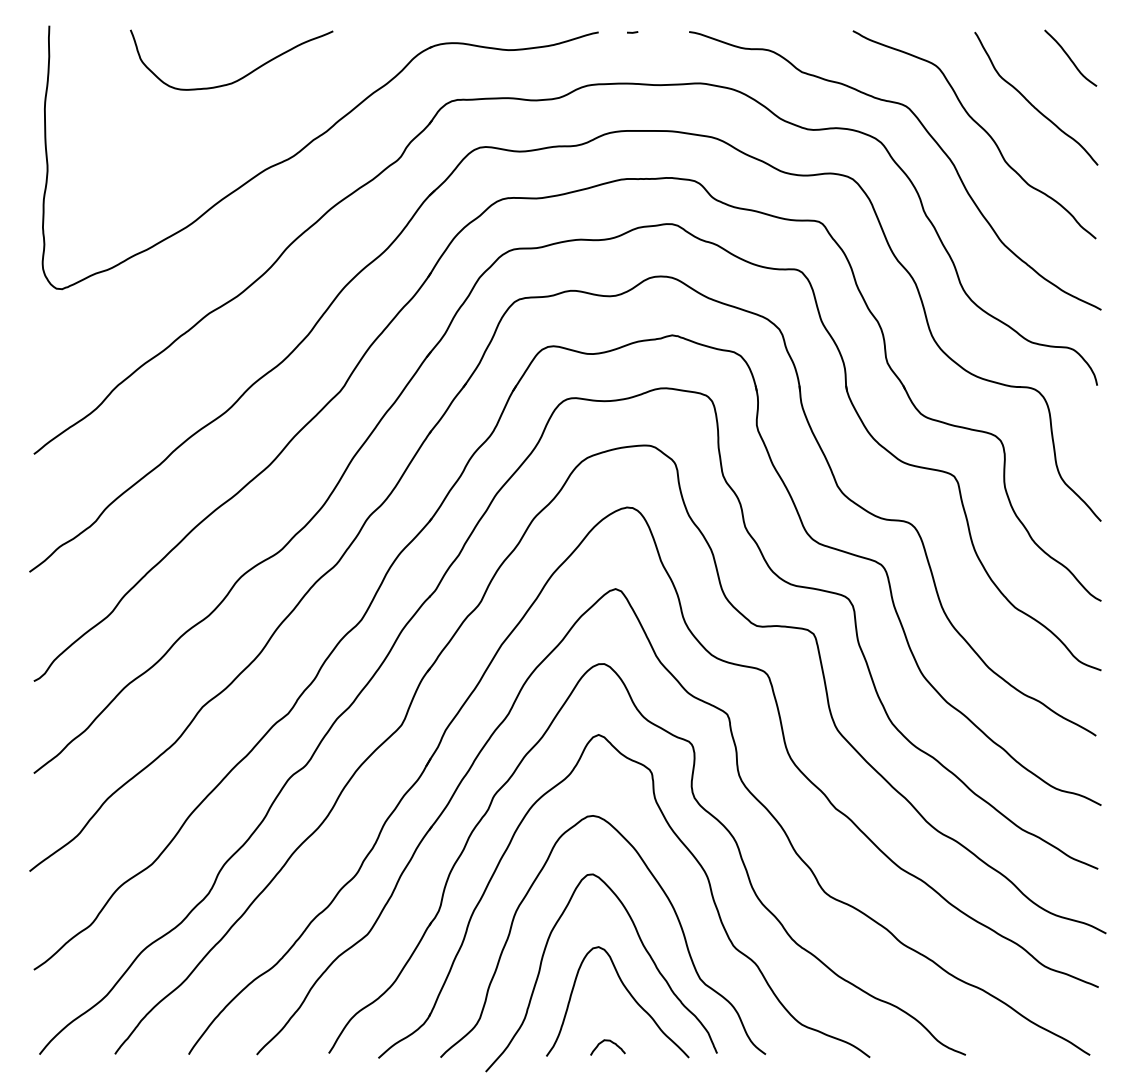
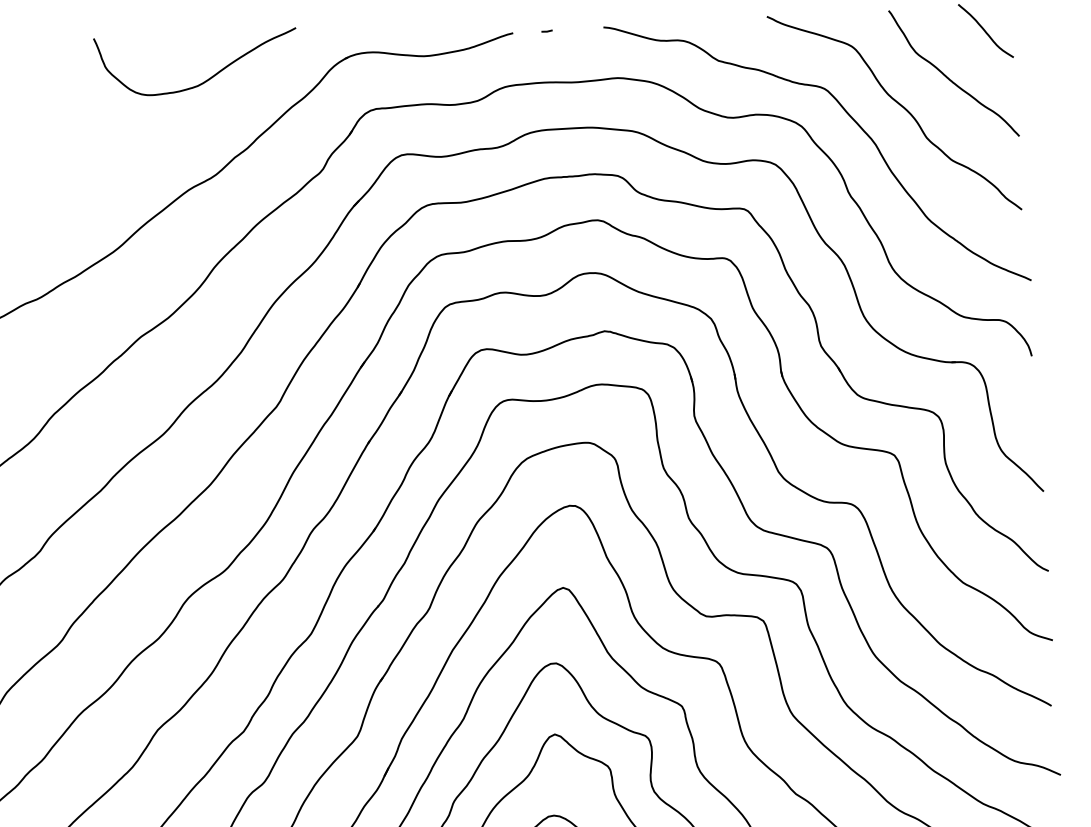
curve: (241, 77) -> (207, 79), moved

